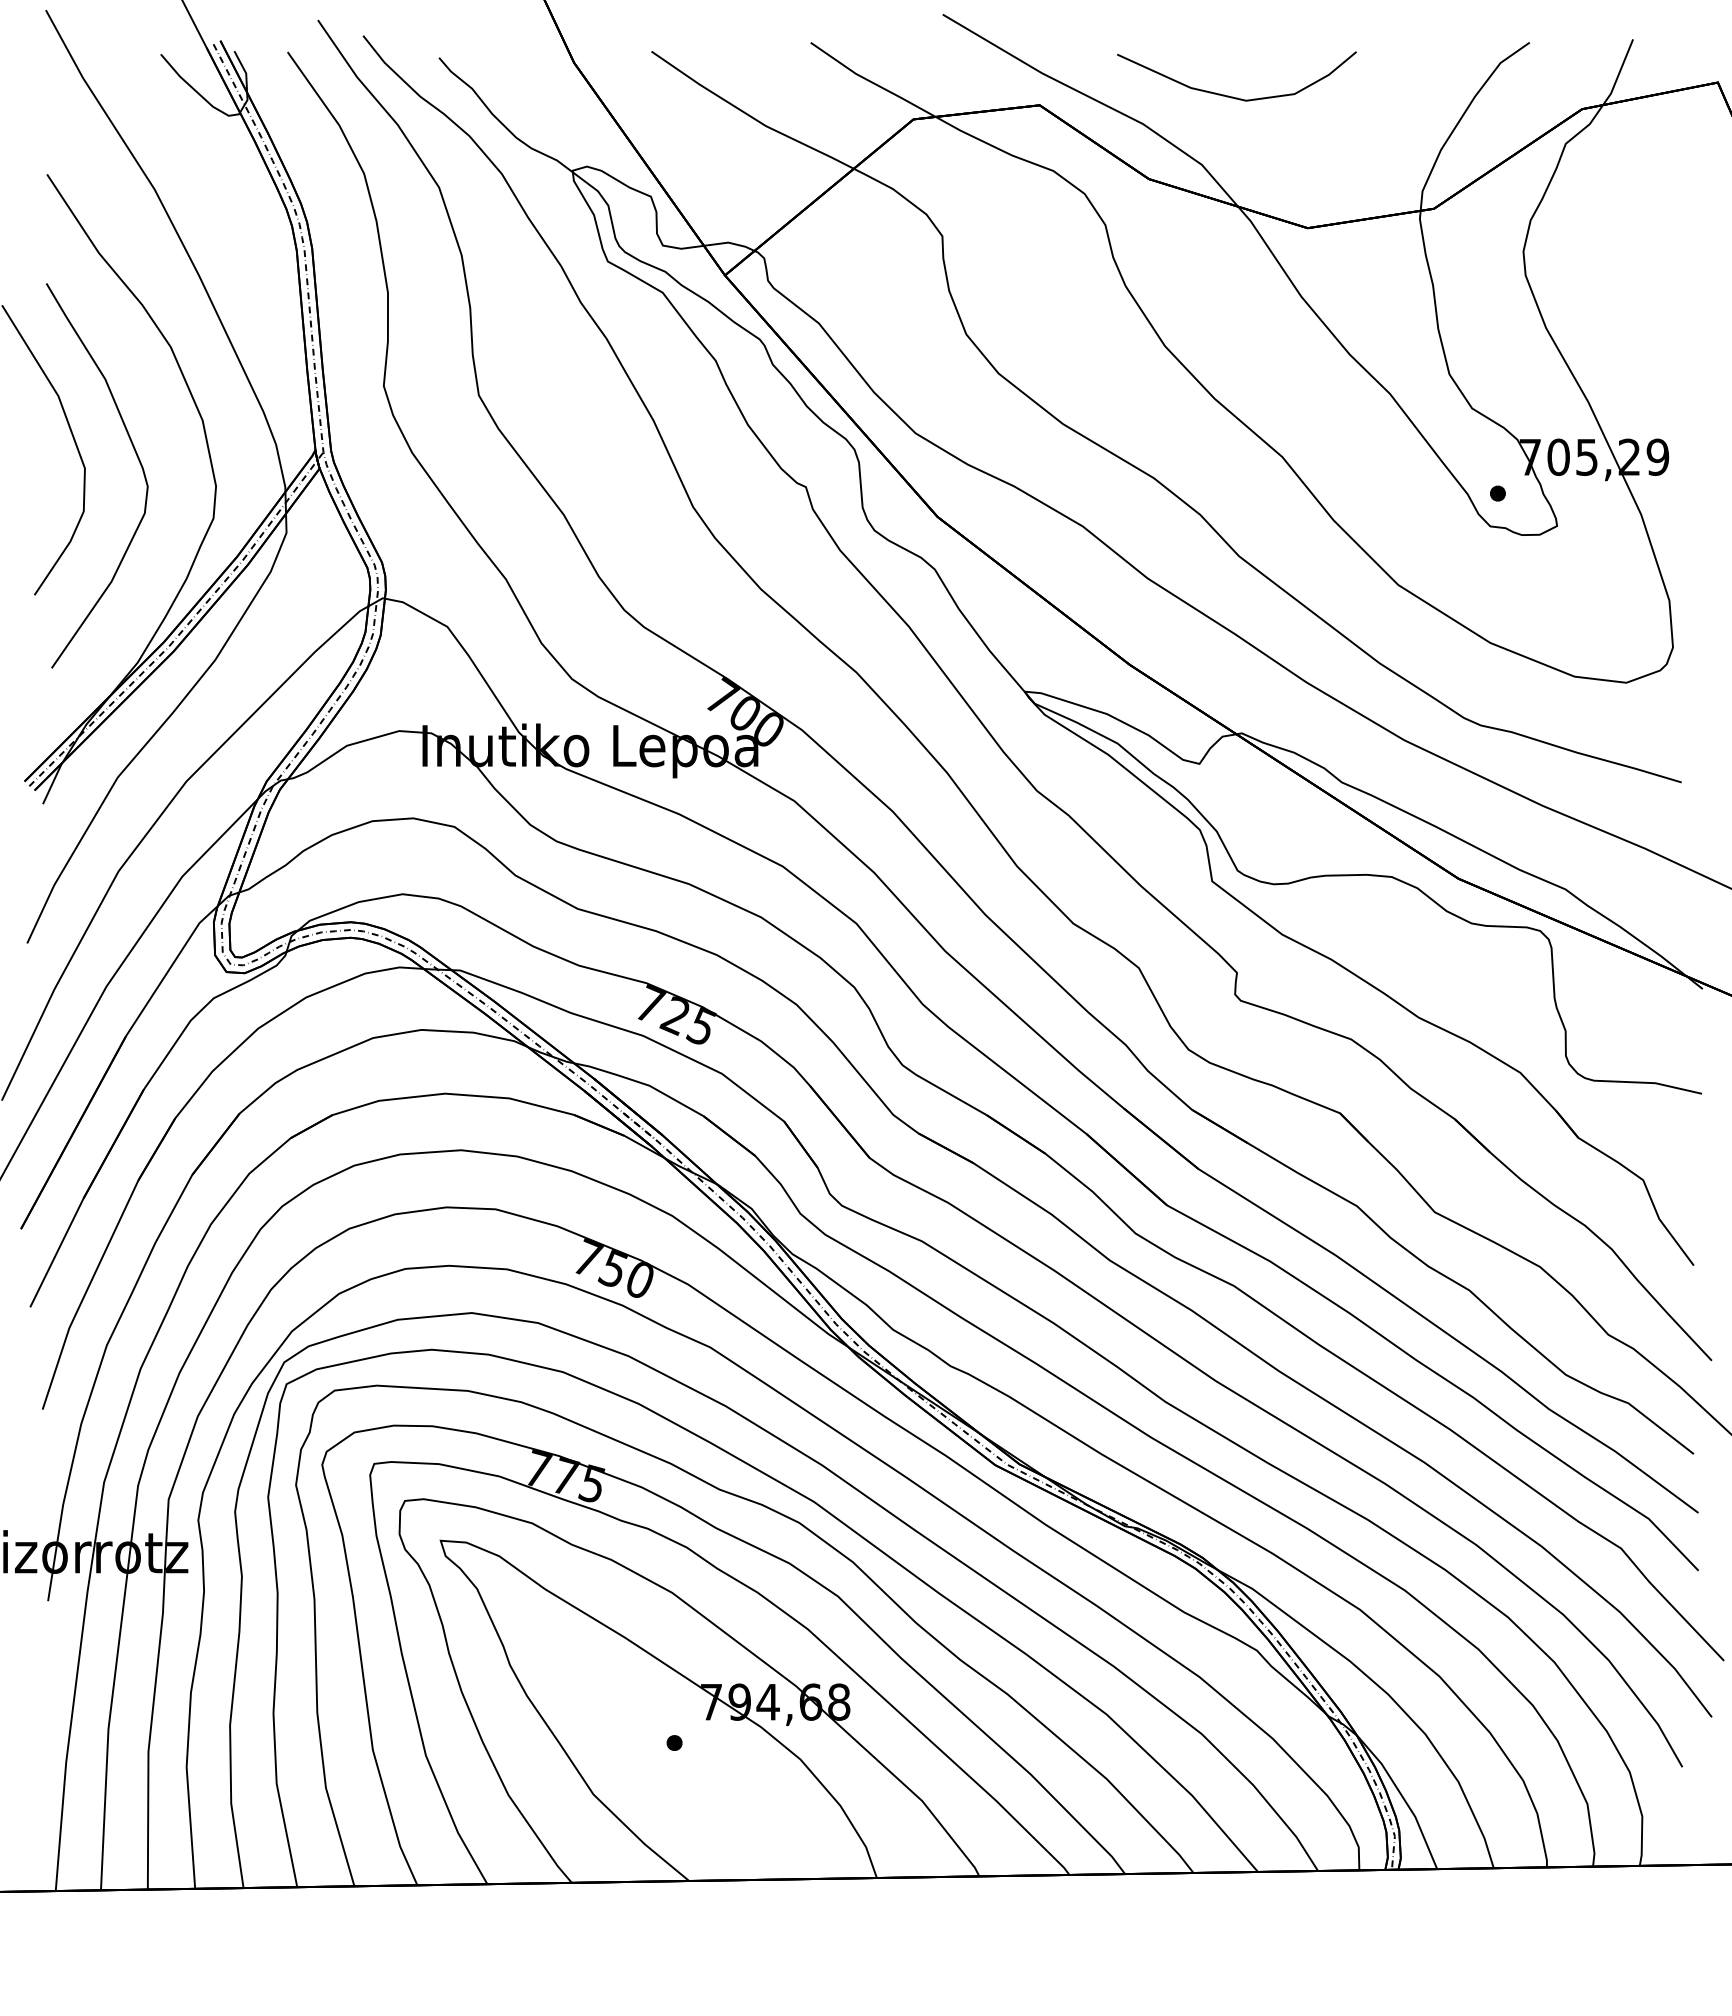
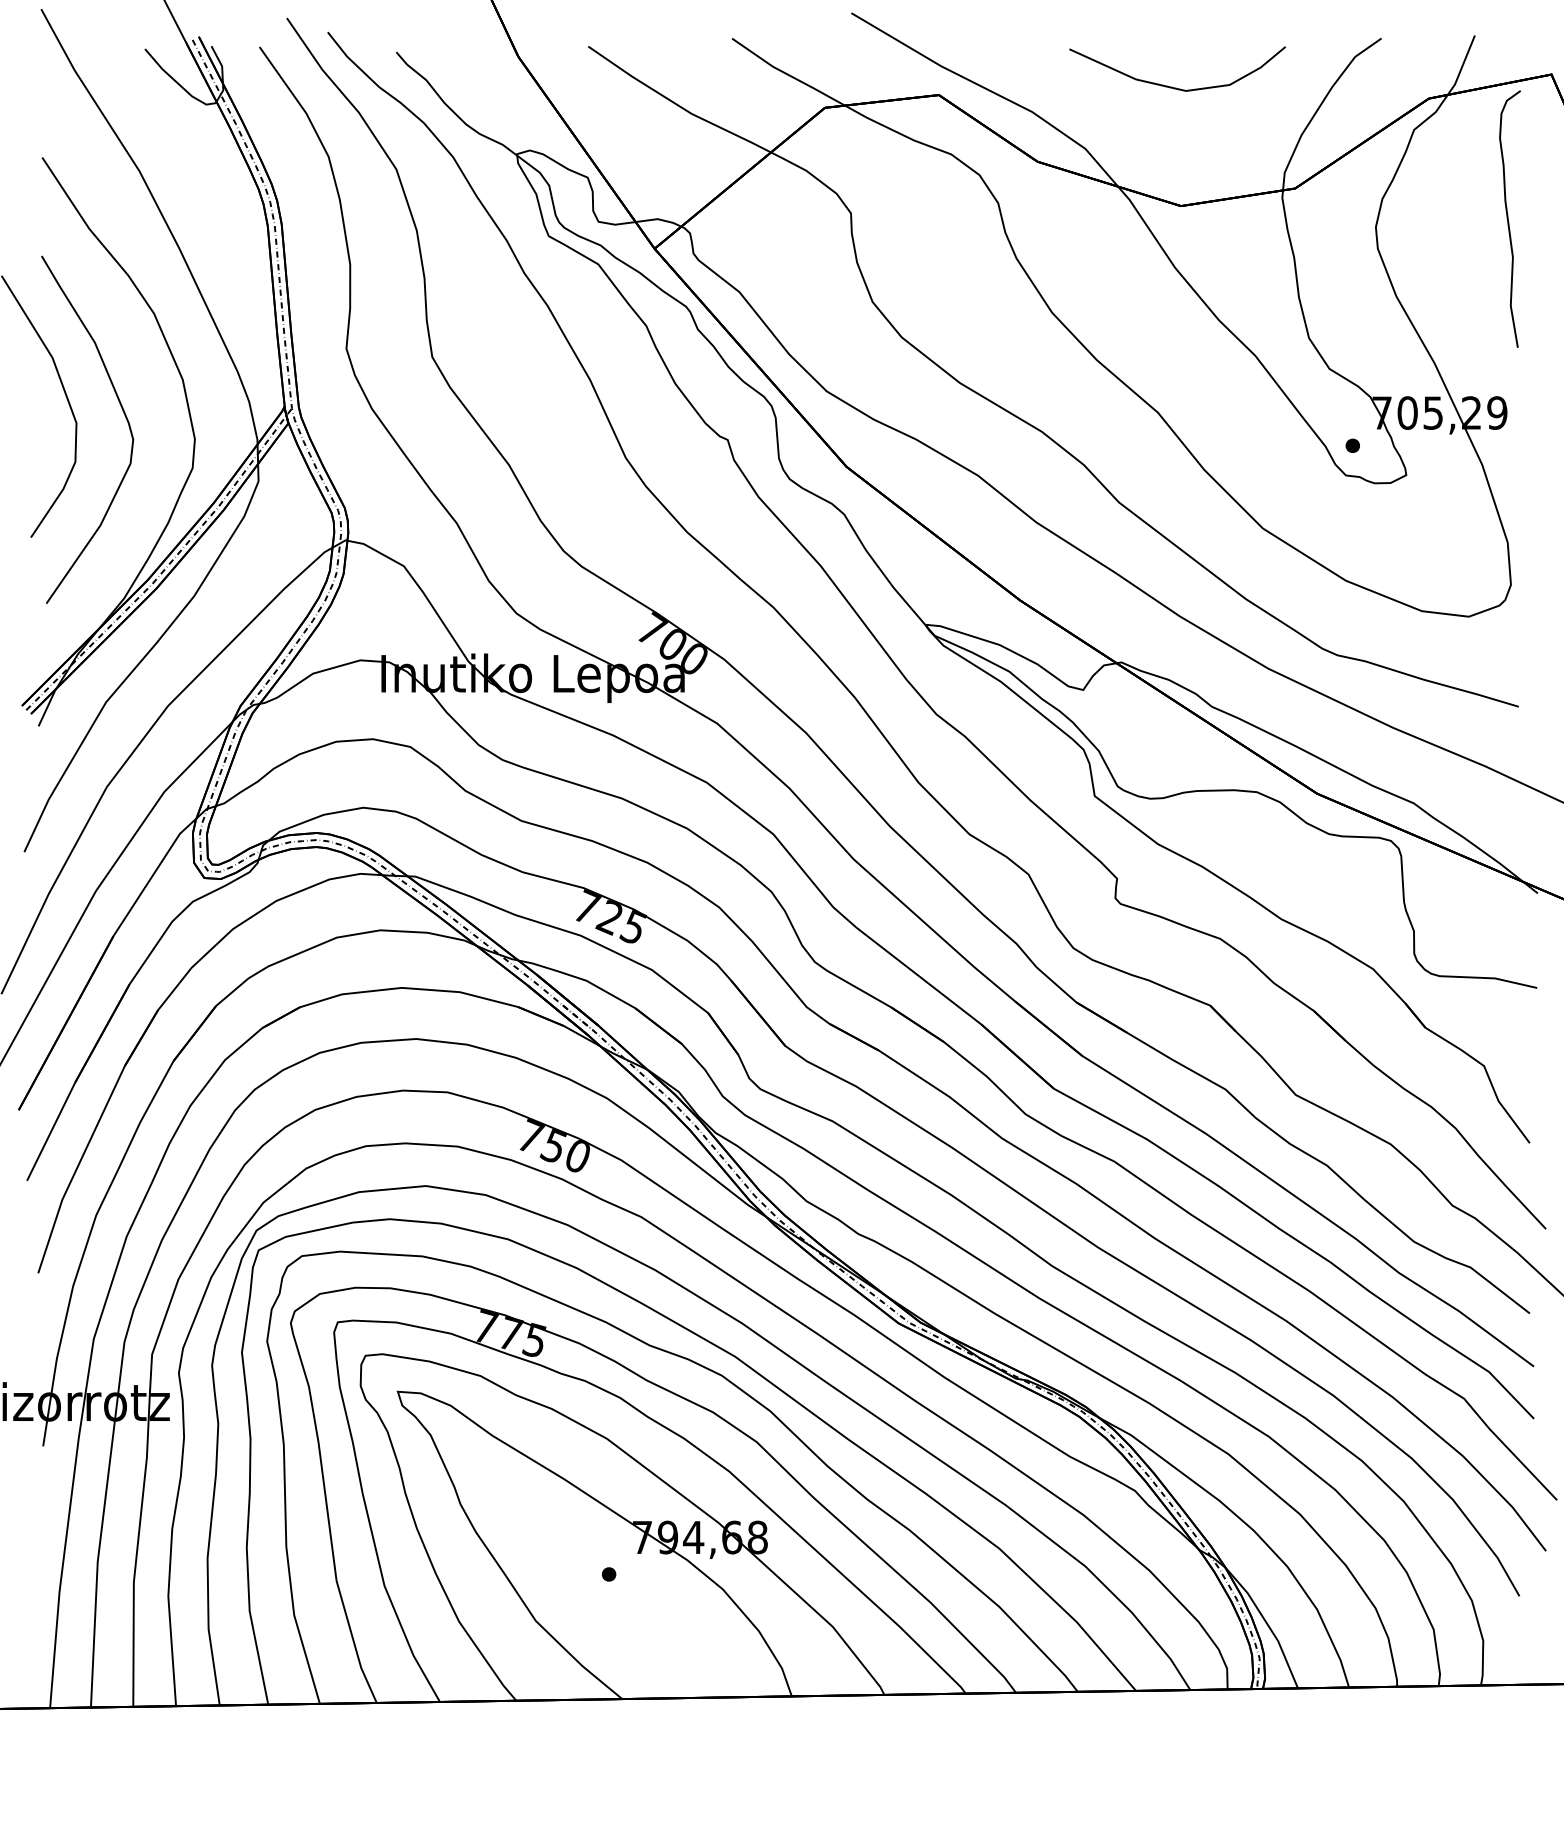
curve: (1233, 96) -> (1174, 87), moved
curve: (1670, 242) -> (1508, 219), added

